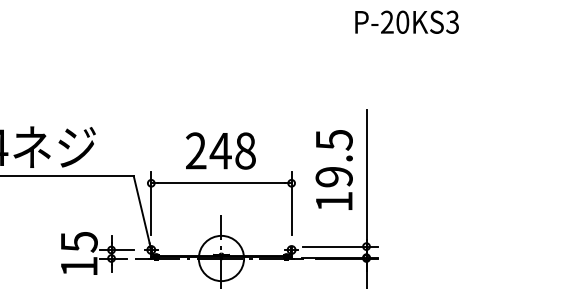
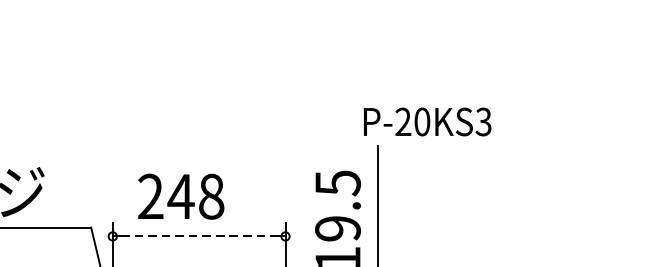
text: (406, 21) -> (426, 120), moved
text: (220, 150) -> (180, 196), moved
line: (221, 183) -> (199, 236), solid -> dashed

